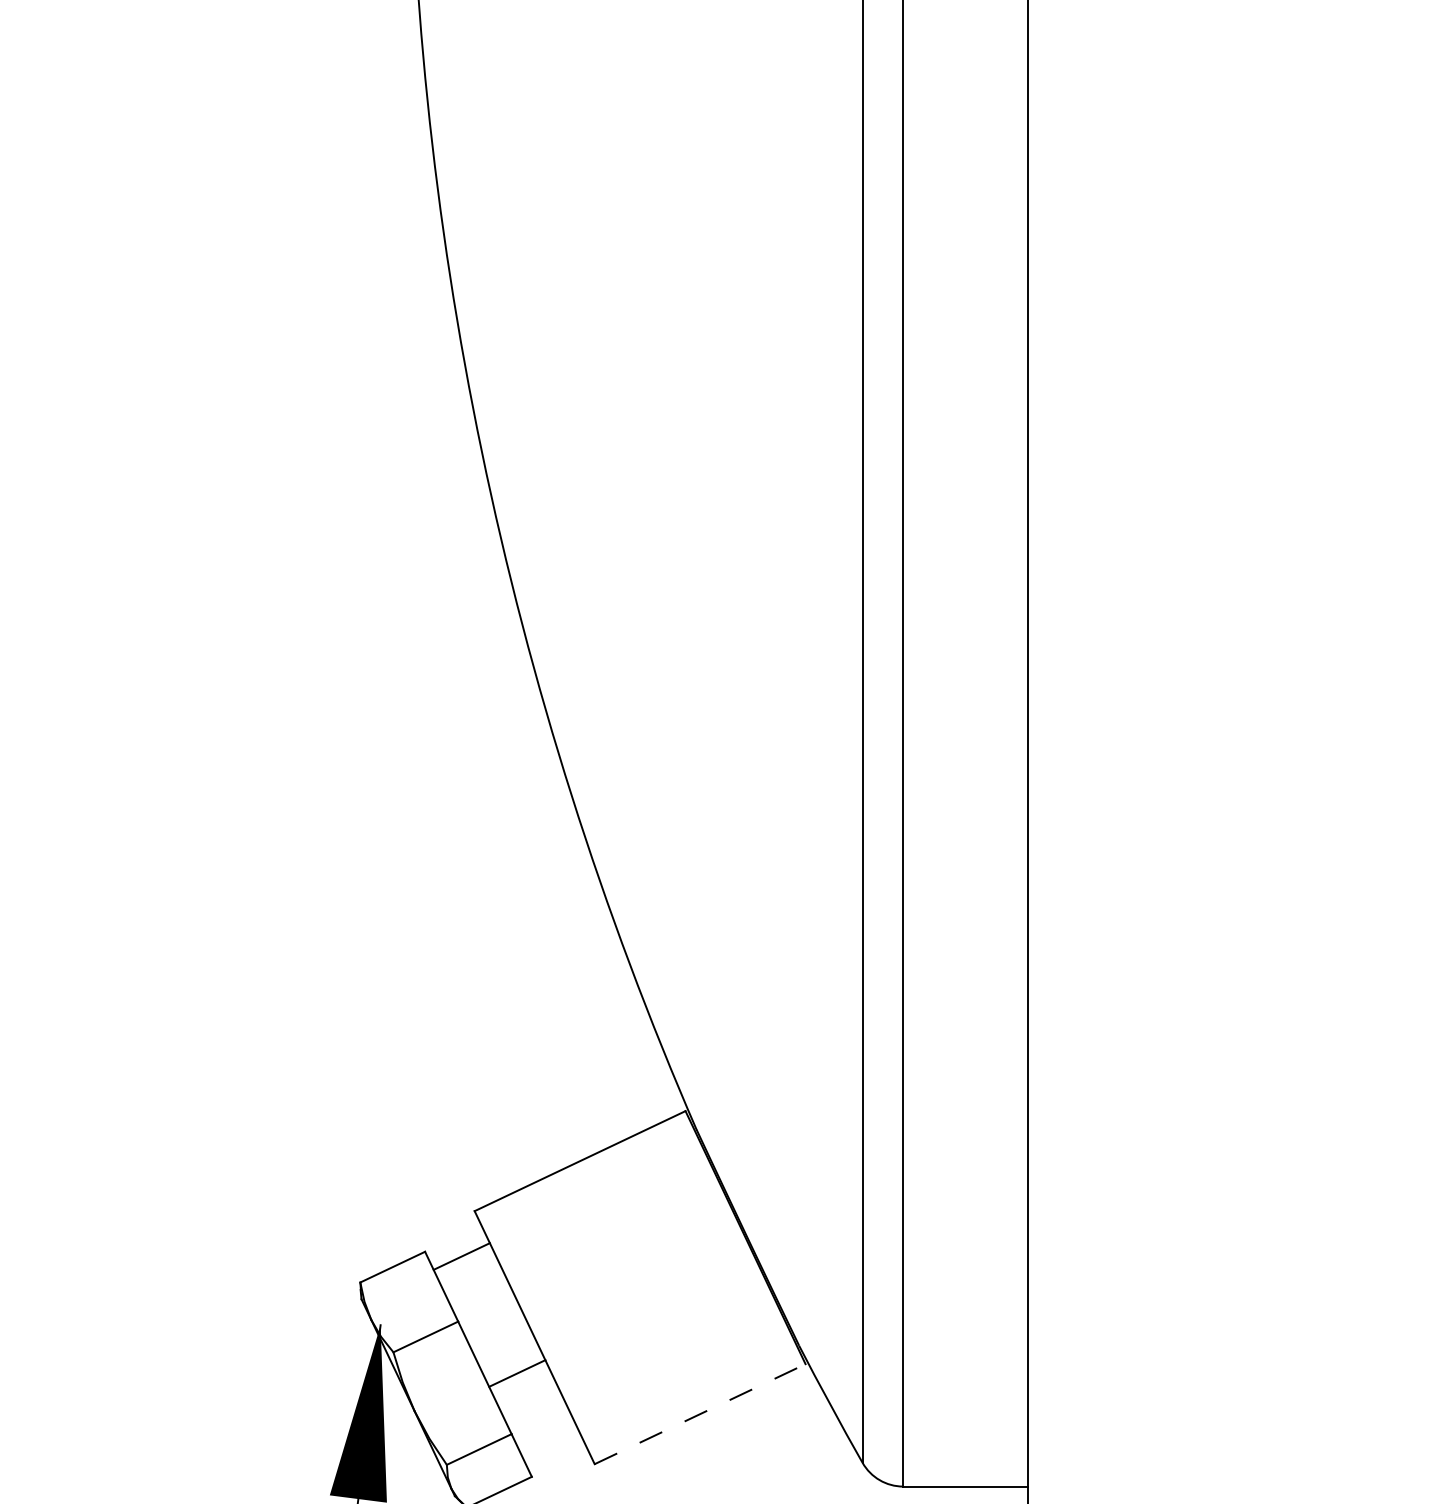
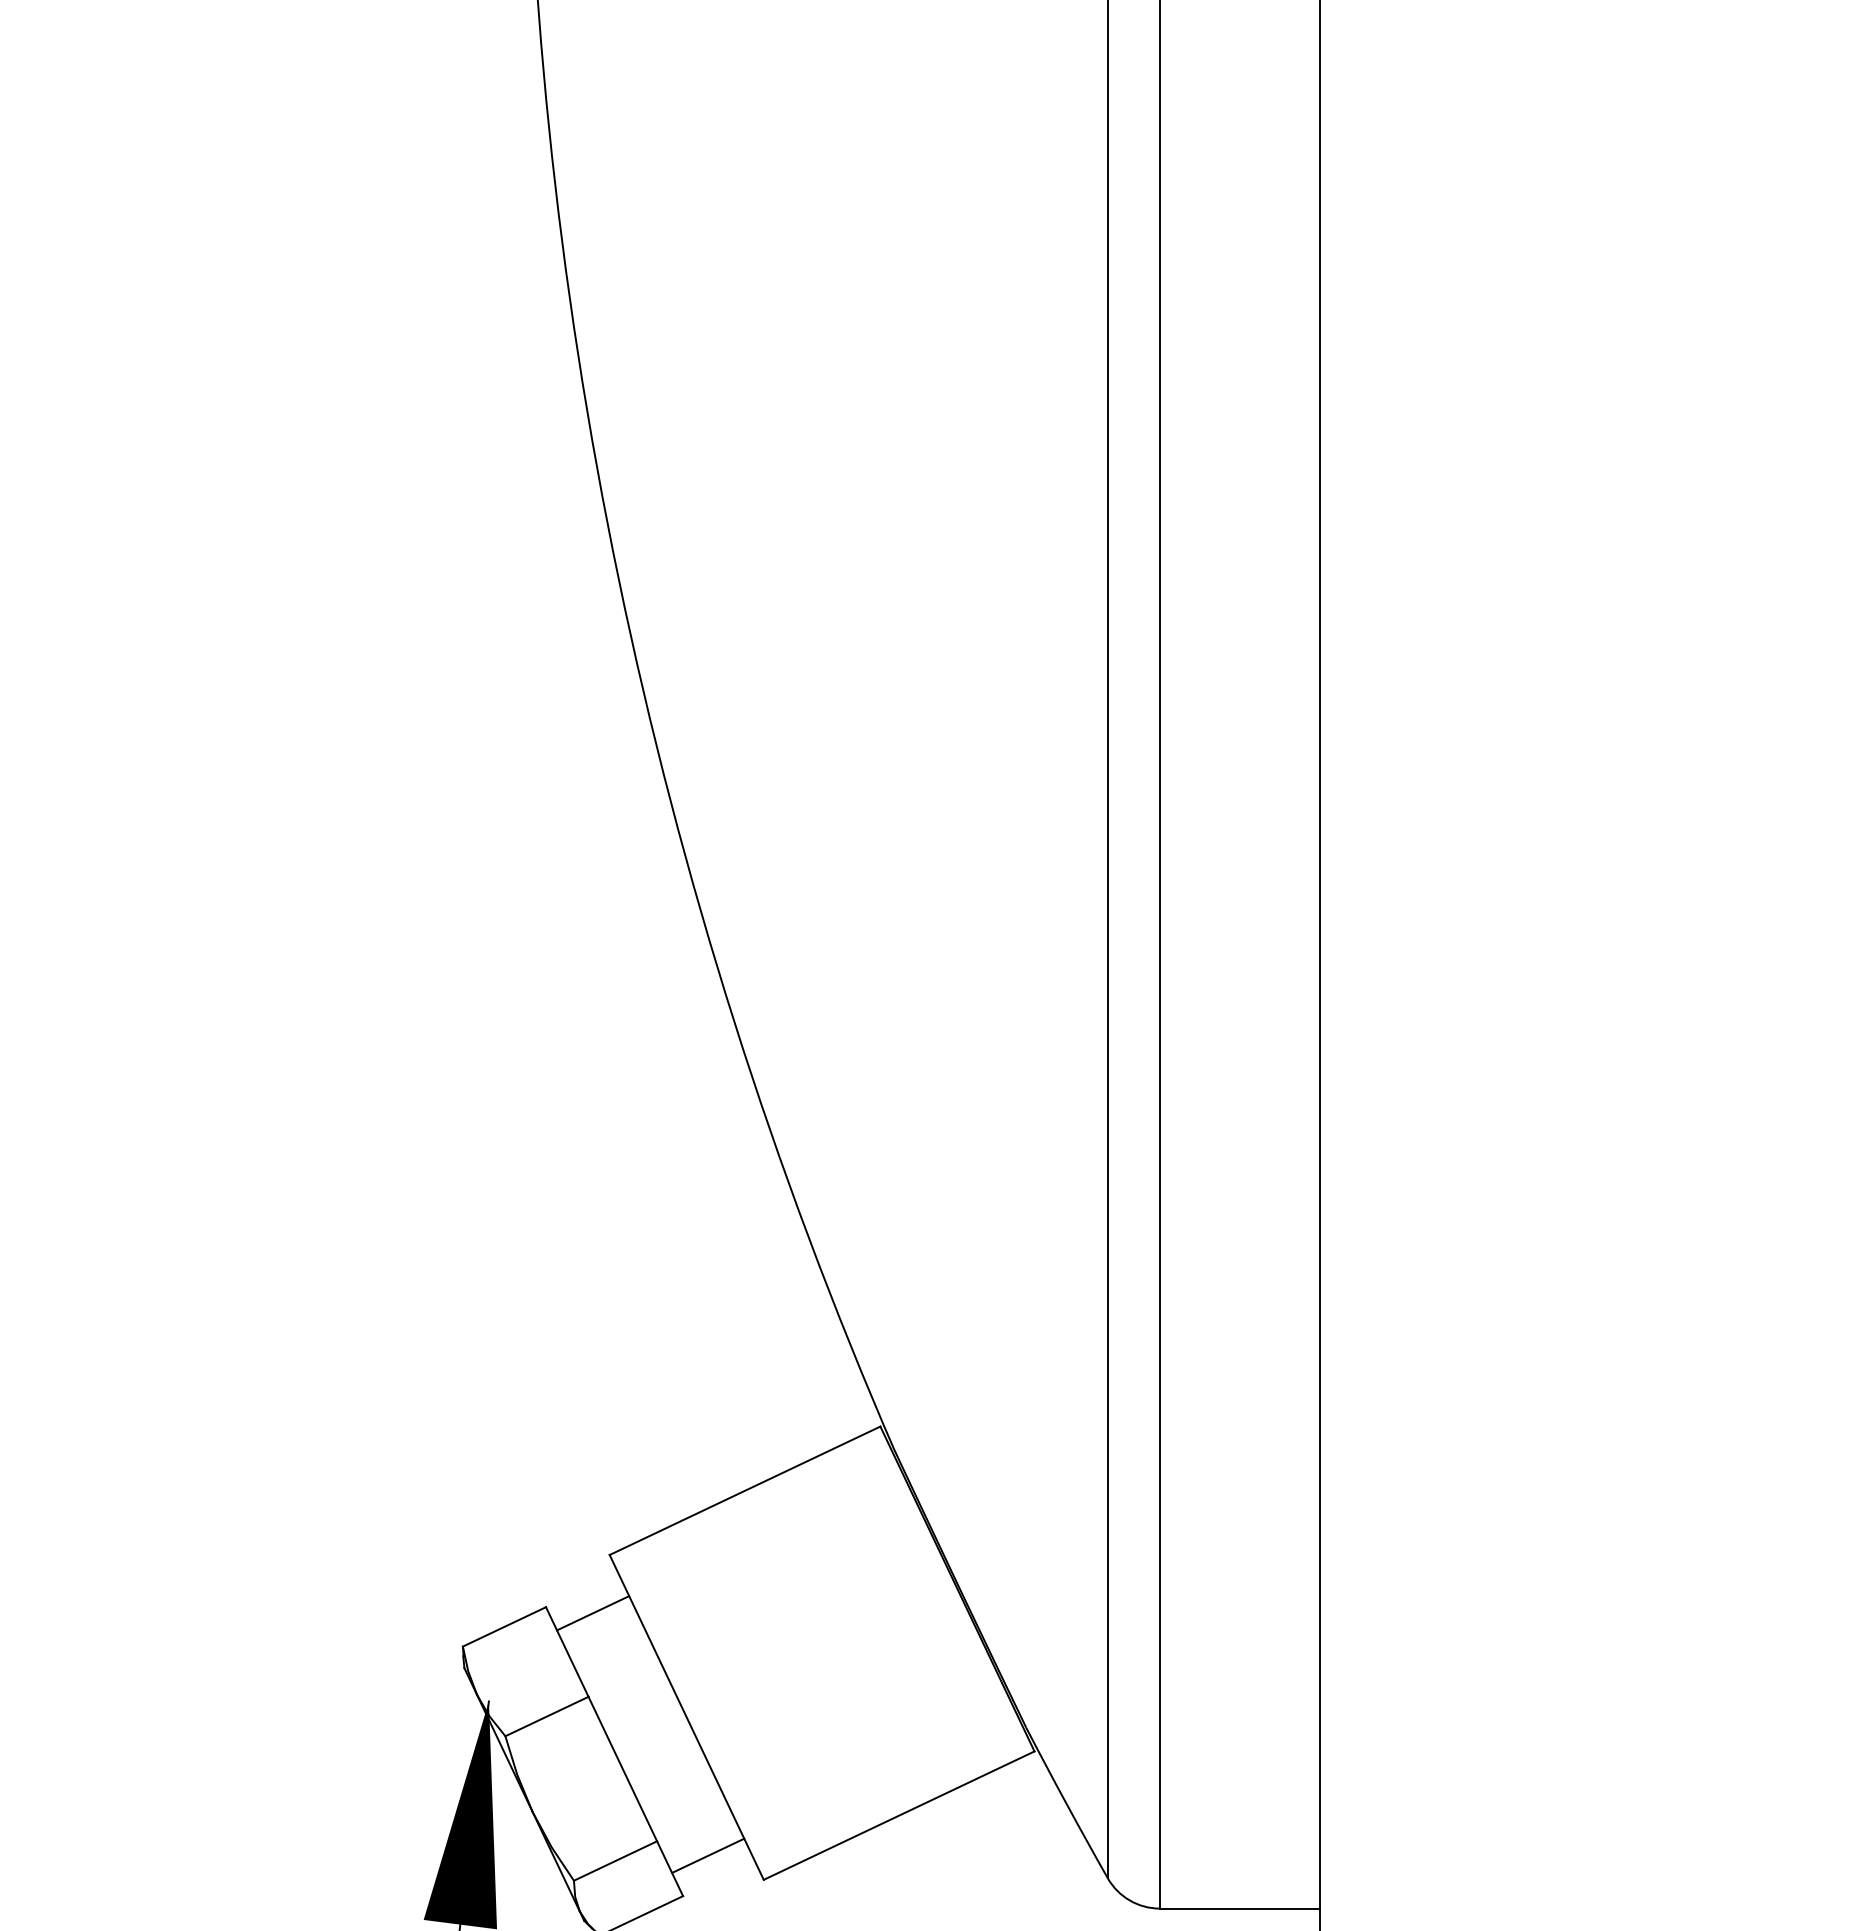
line: (517, 1373) -> (708, 1855), moved
line: (700, 1414) -> (899, 1816), dashed -> solid

